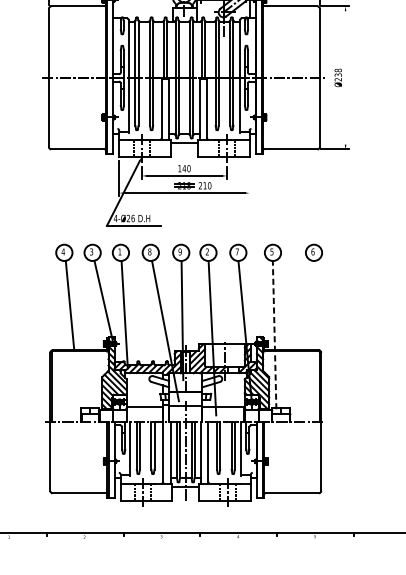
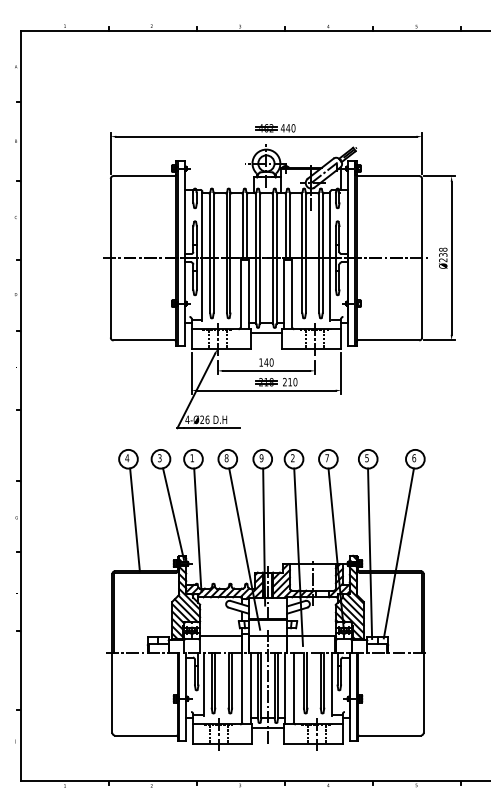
line: (345, 77) -> (451, 257), added
line: (249, 178) -> (341, 373), added
line: (274, 334) -> (370, 553), dashed -> solid
line: (299, 334) -> (398, 553), added

